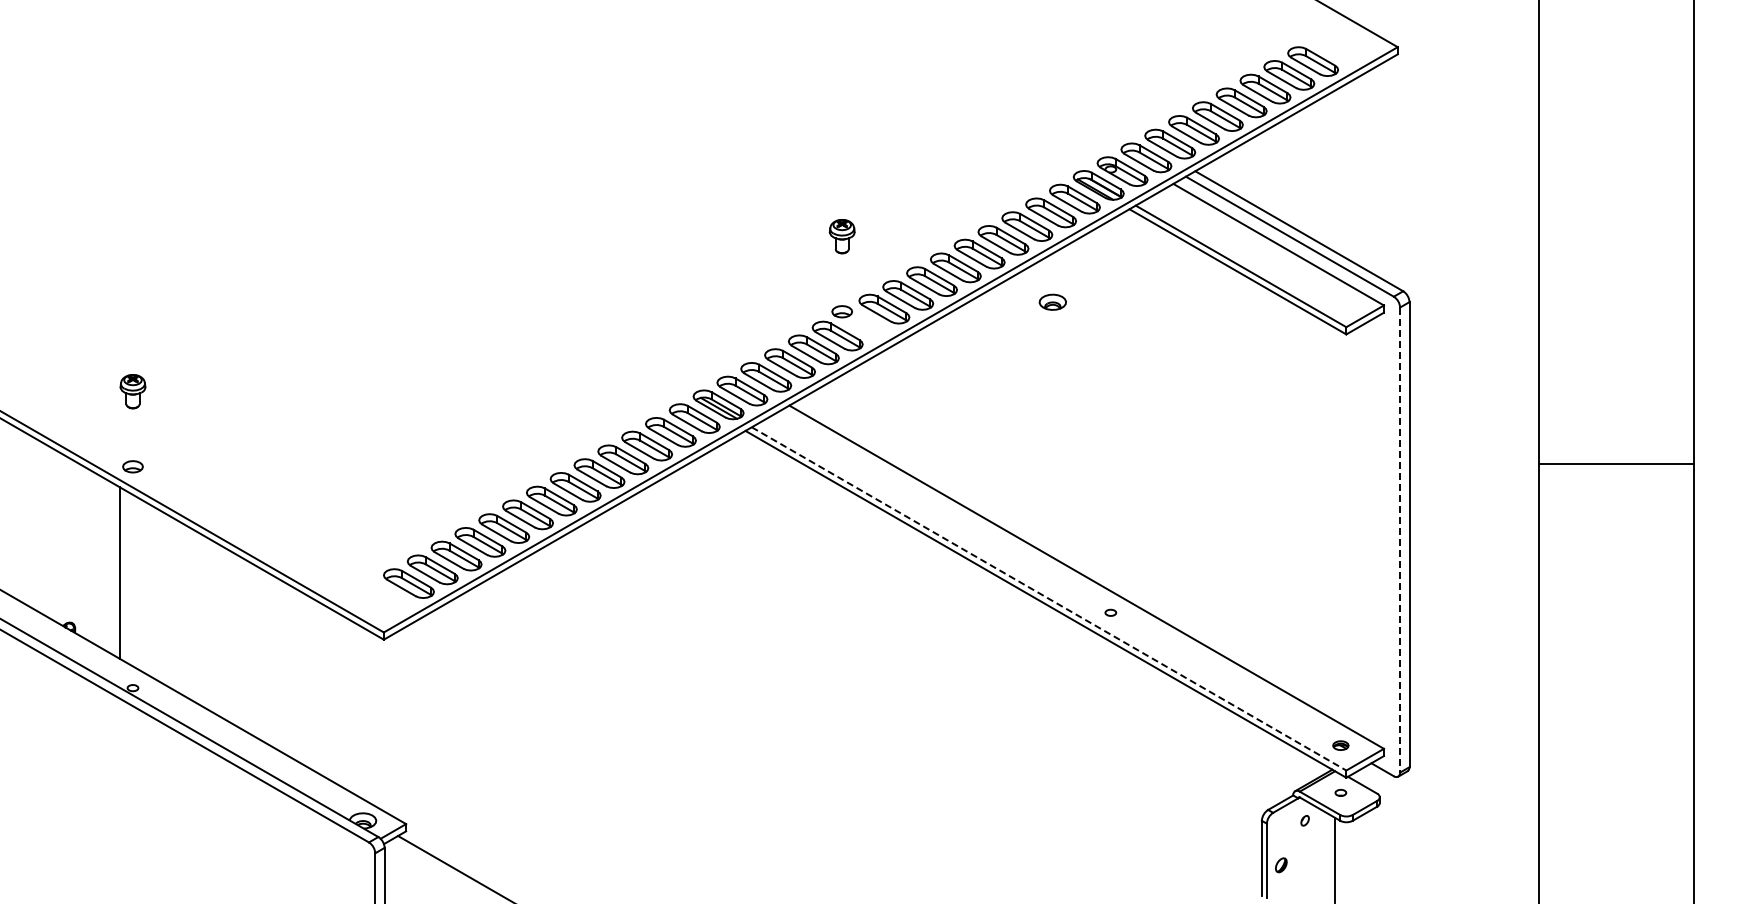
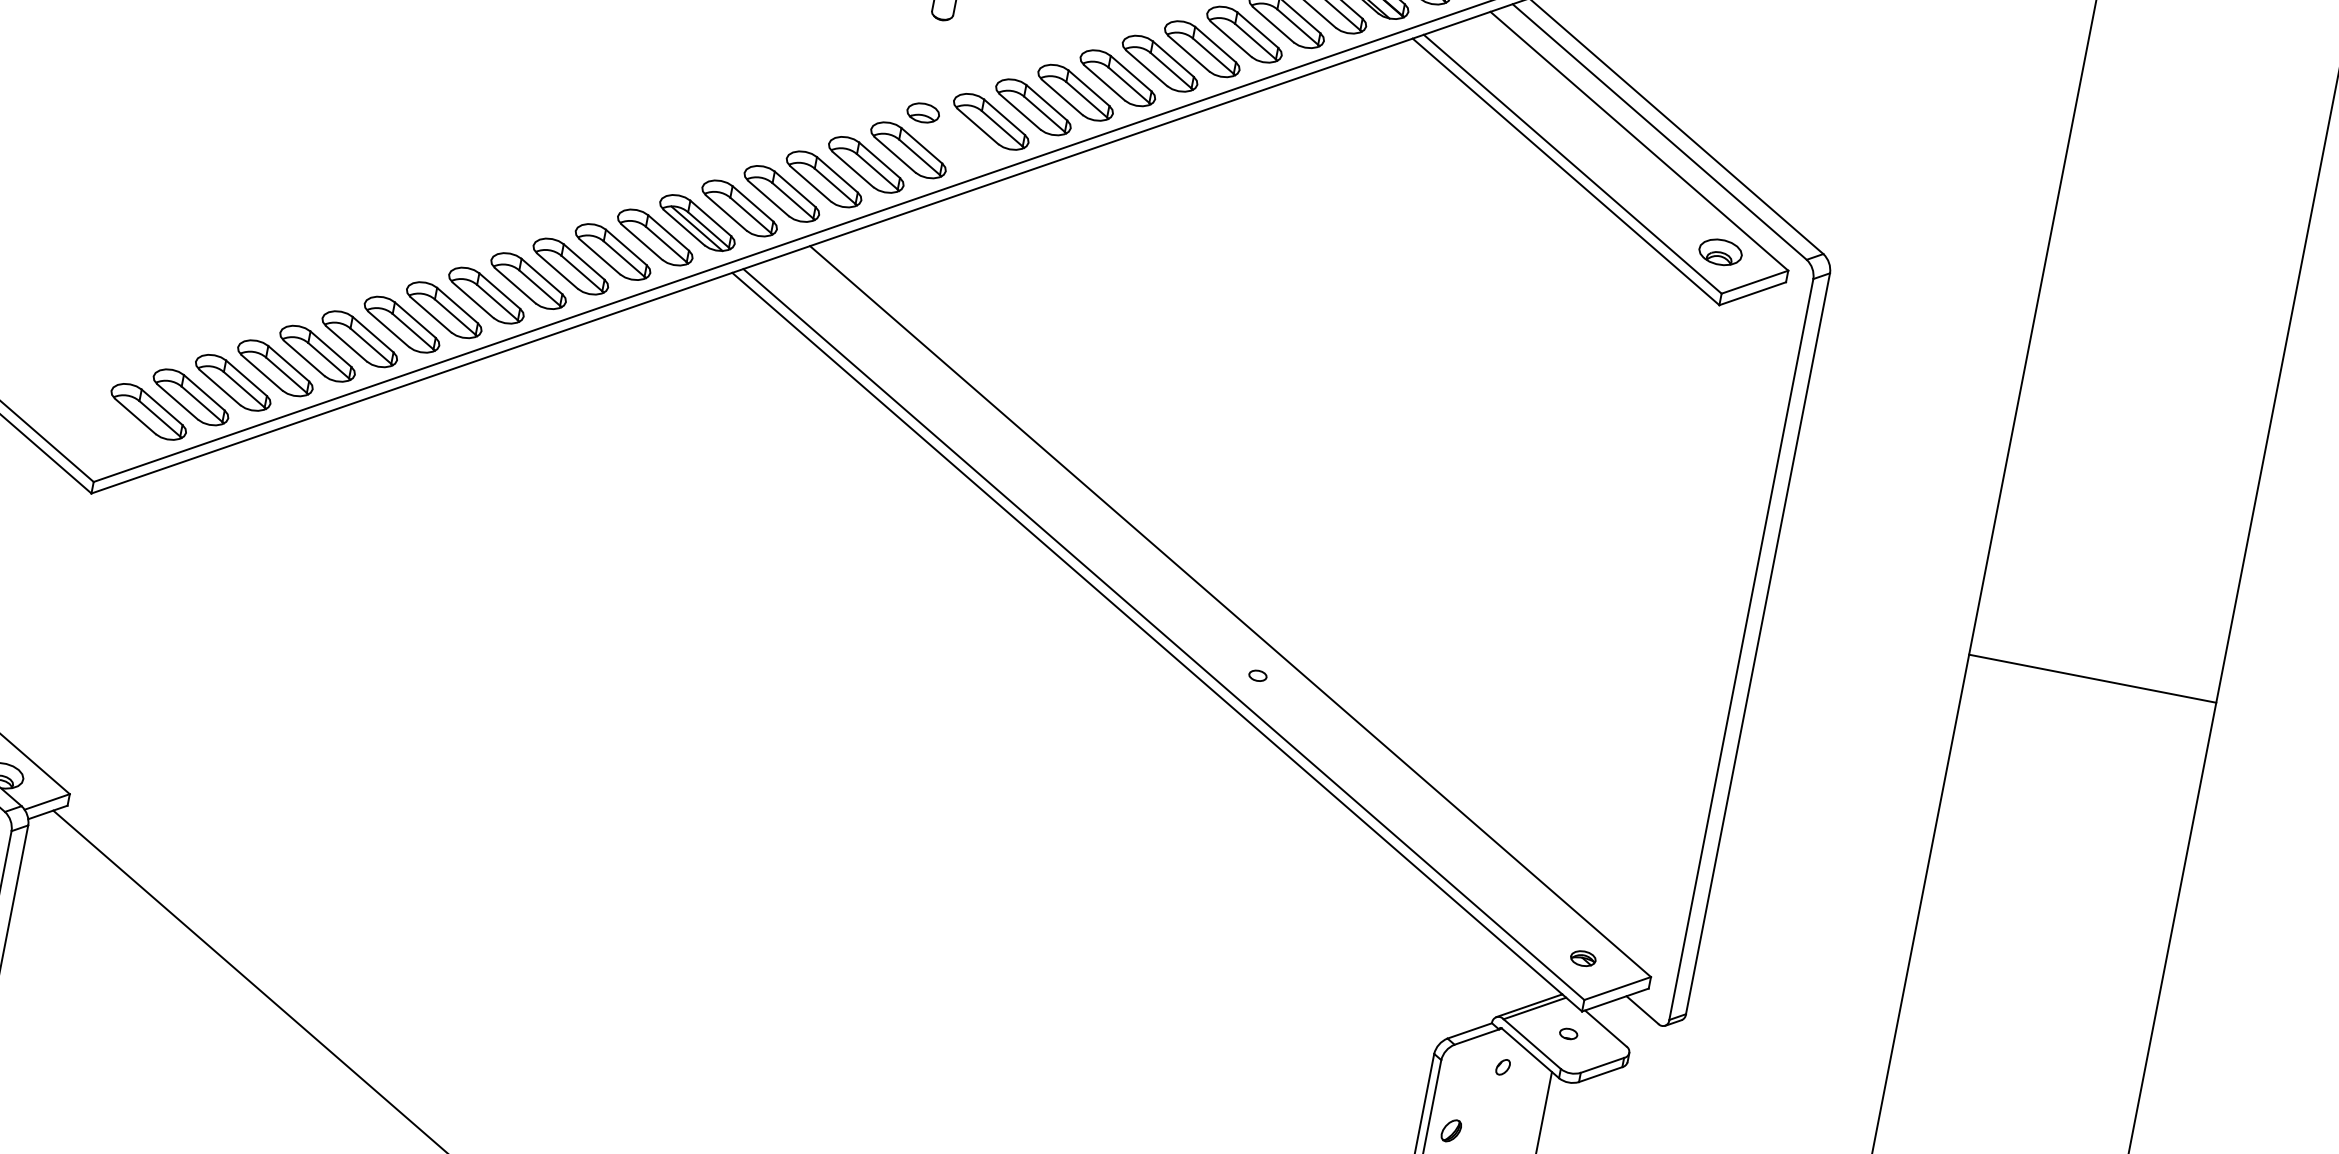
part: (1052, 301) -> (1720, 250), moved
line: (1615, 464) -> (2091, 678), moved
line: (1400, 540) -> (1741, 650), dashed -> solid
line: (1049, 599) -> (1164, 635), dashed -> solid

